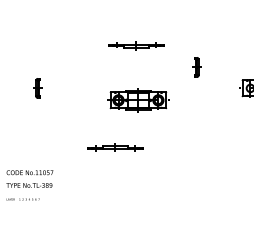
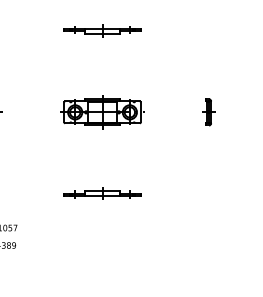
part: (136, 45) -> (102, 30), moved
part: (196, 67) -> (208, 112), moved
part: (138, 100) -> (102, 112), moved

